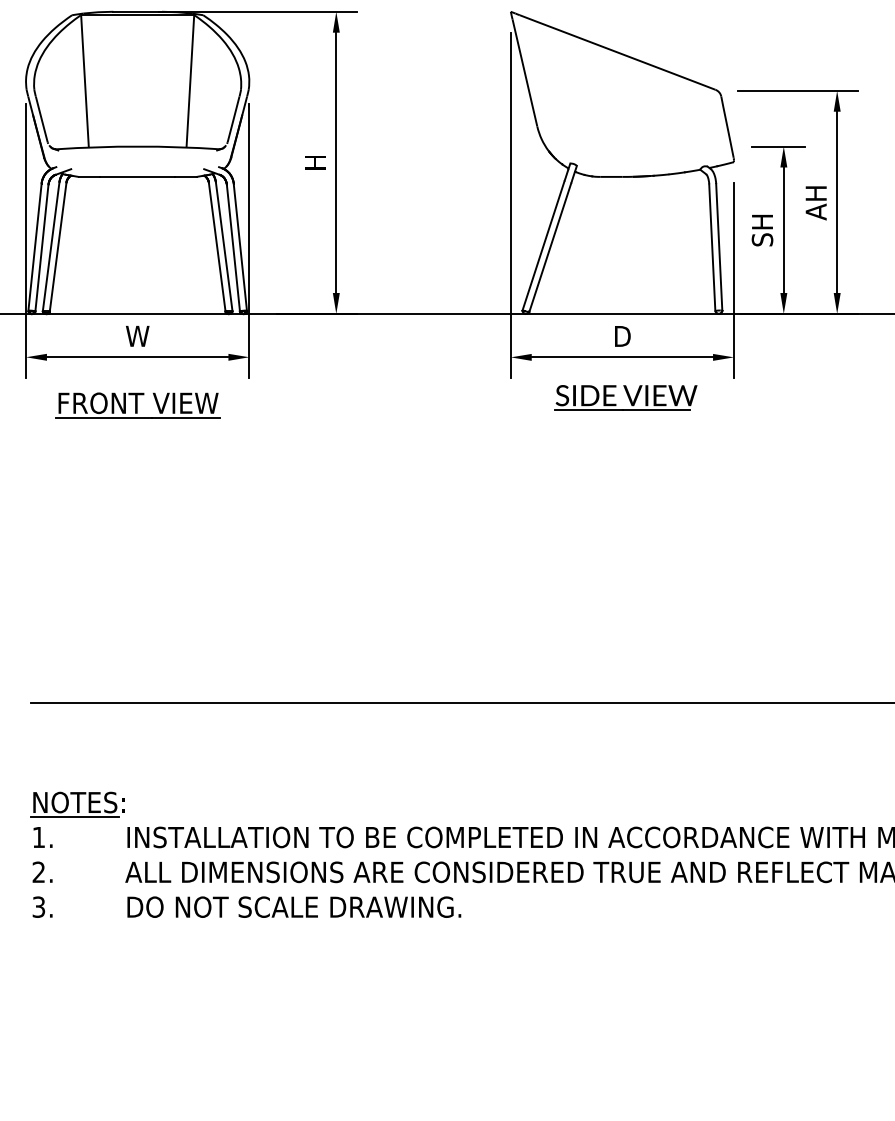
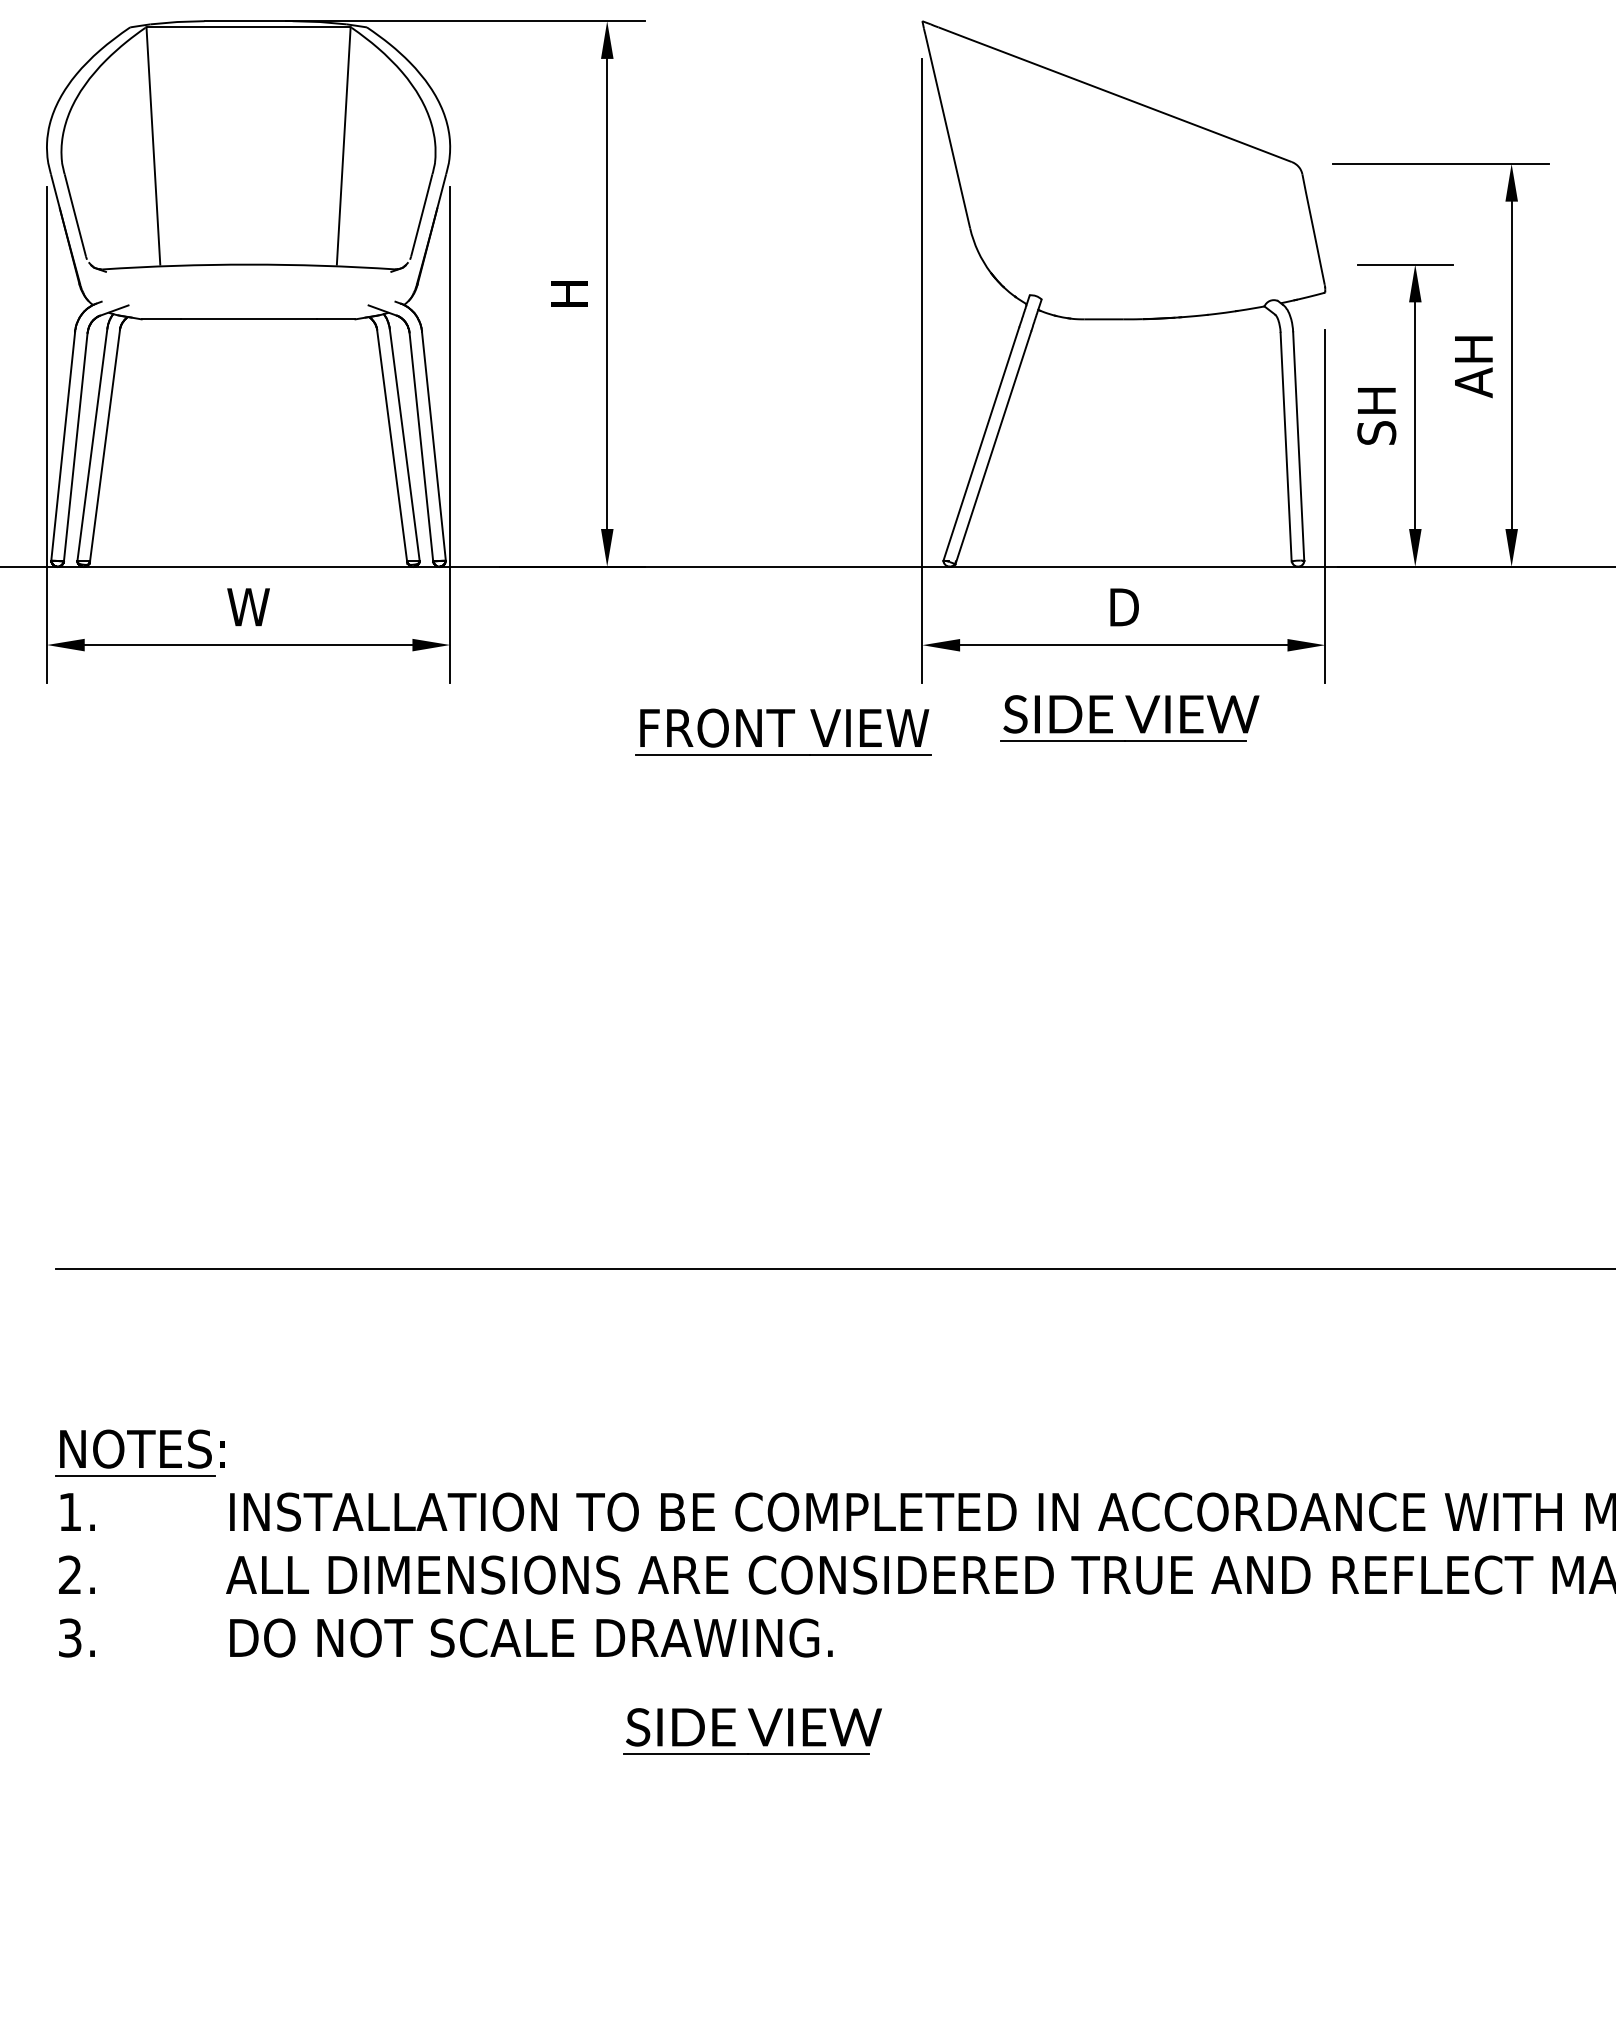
part: (137, 405) -> (782, 732), moved
part: (416, 958) -> (752, 1730), added

